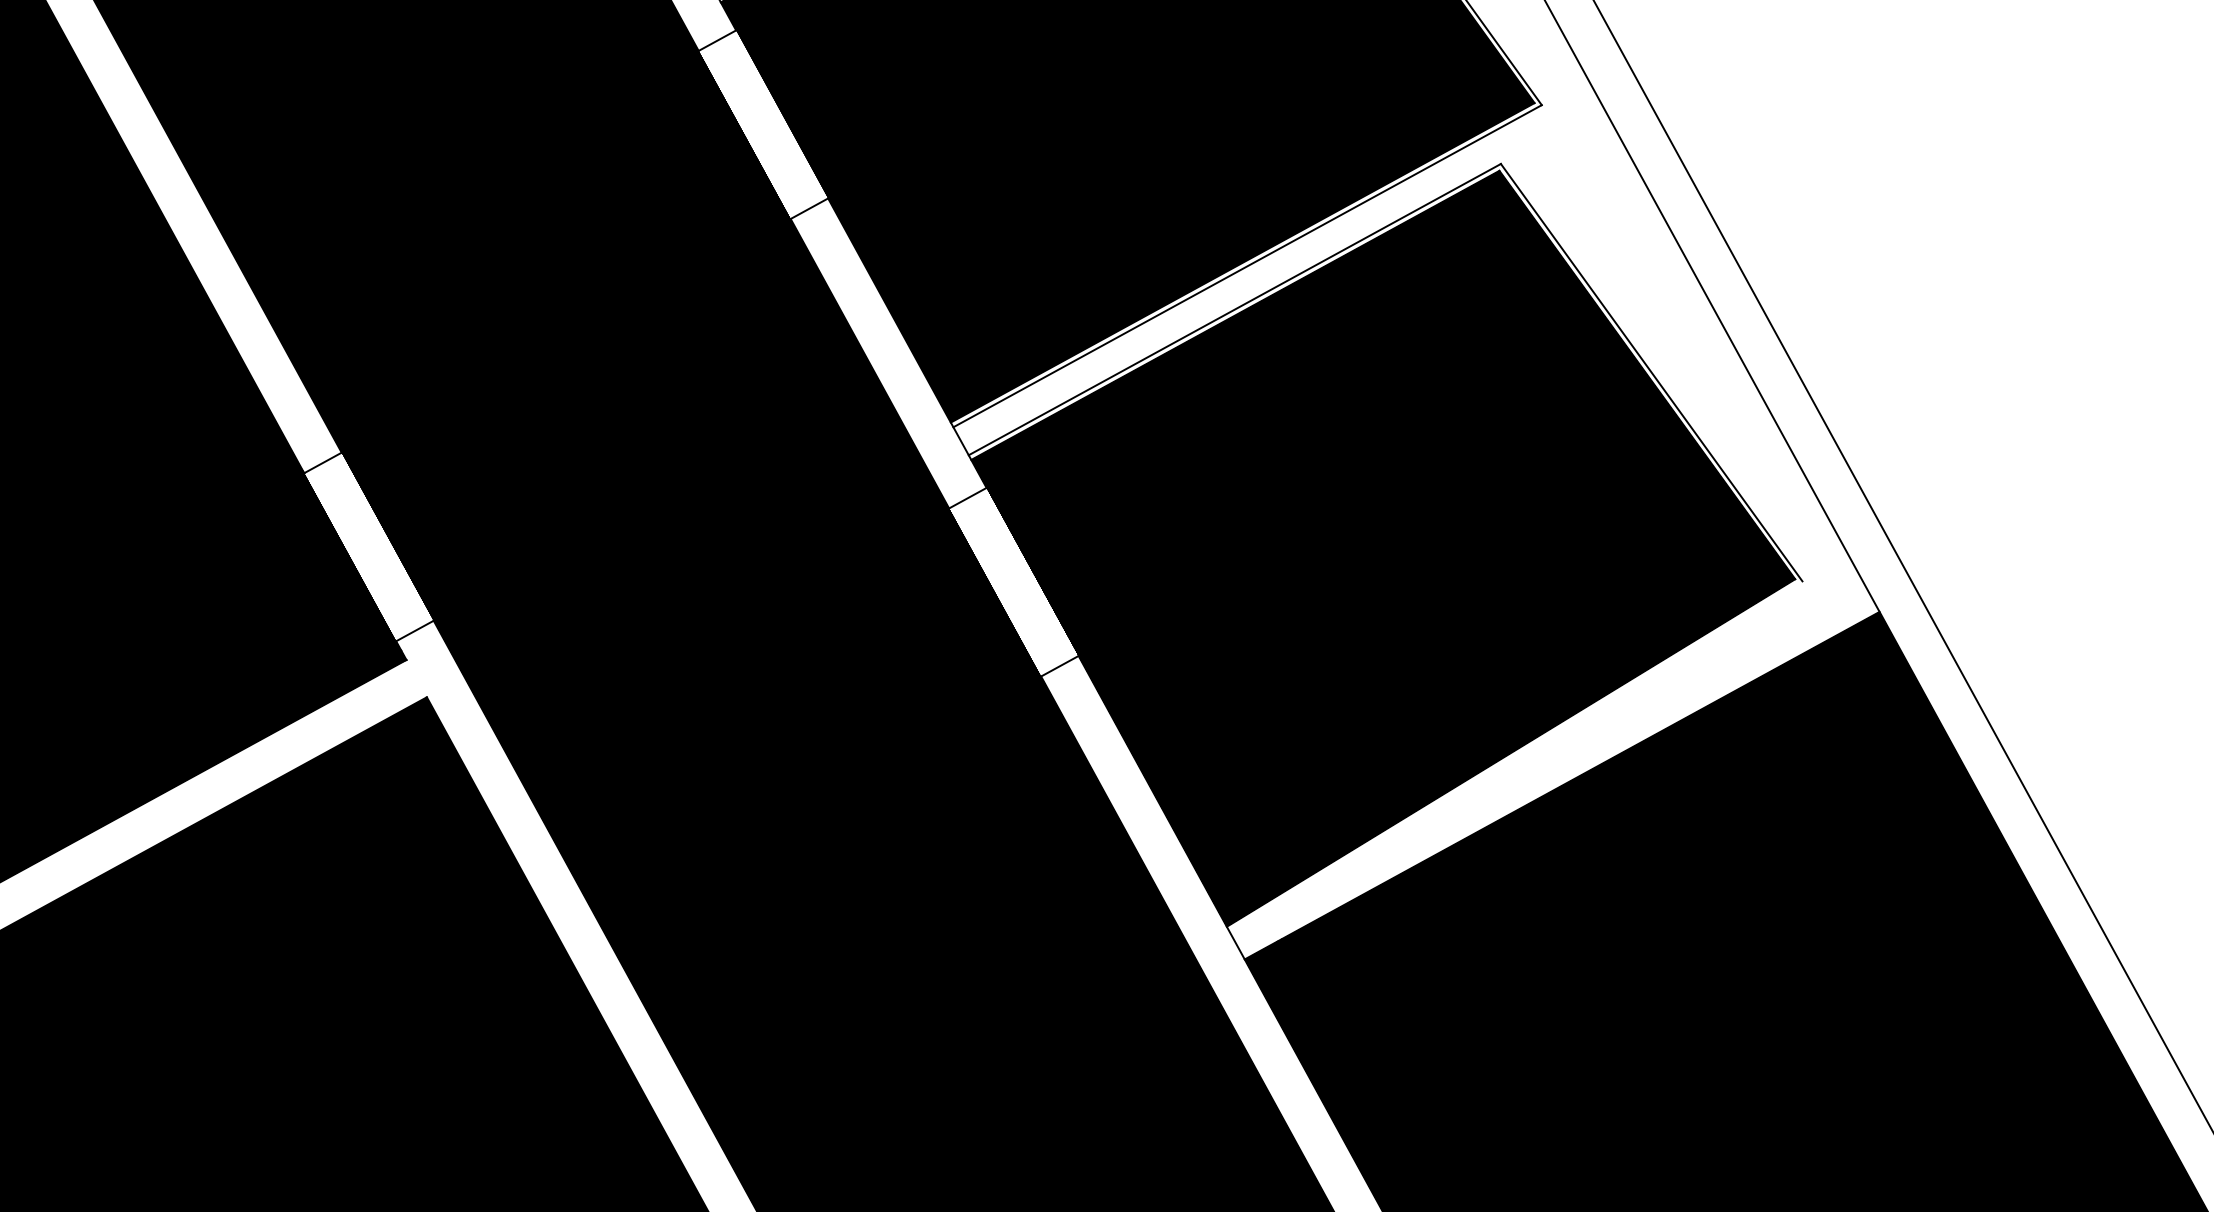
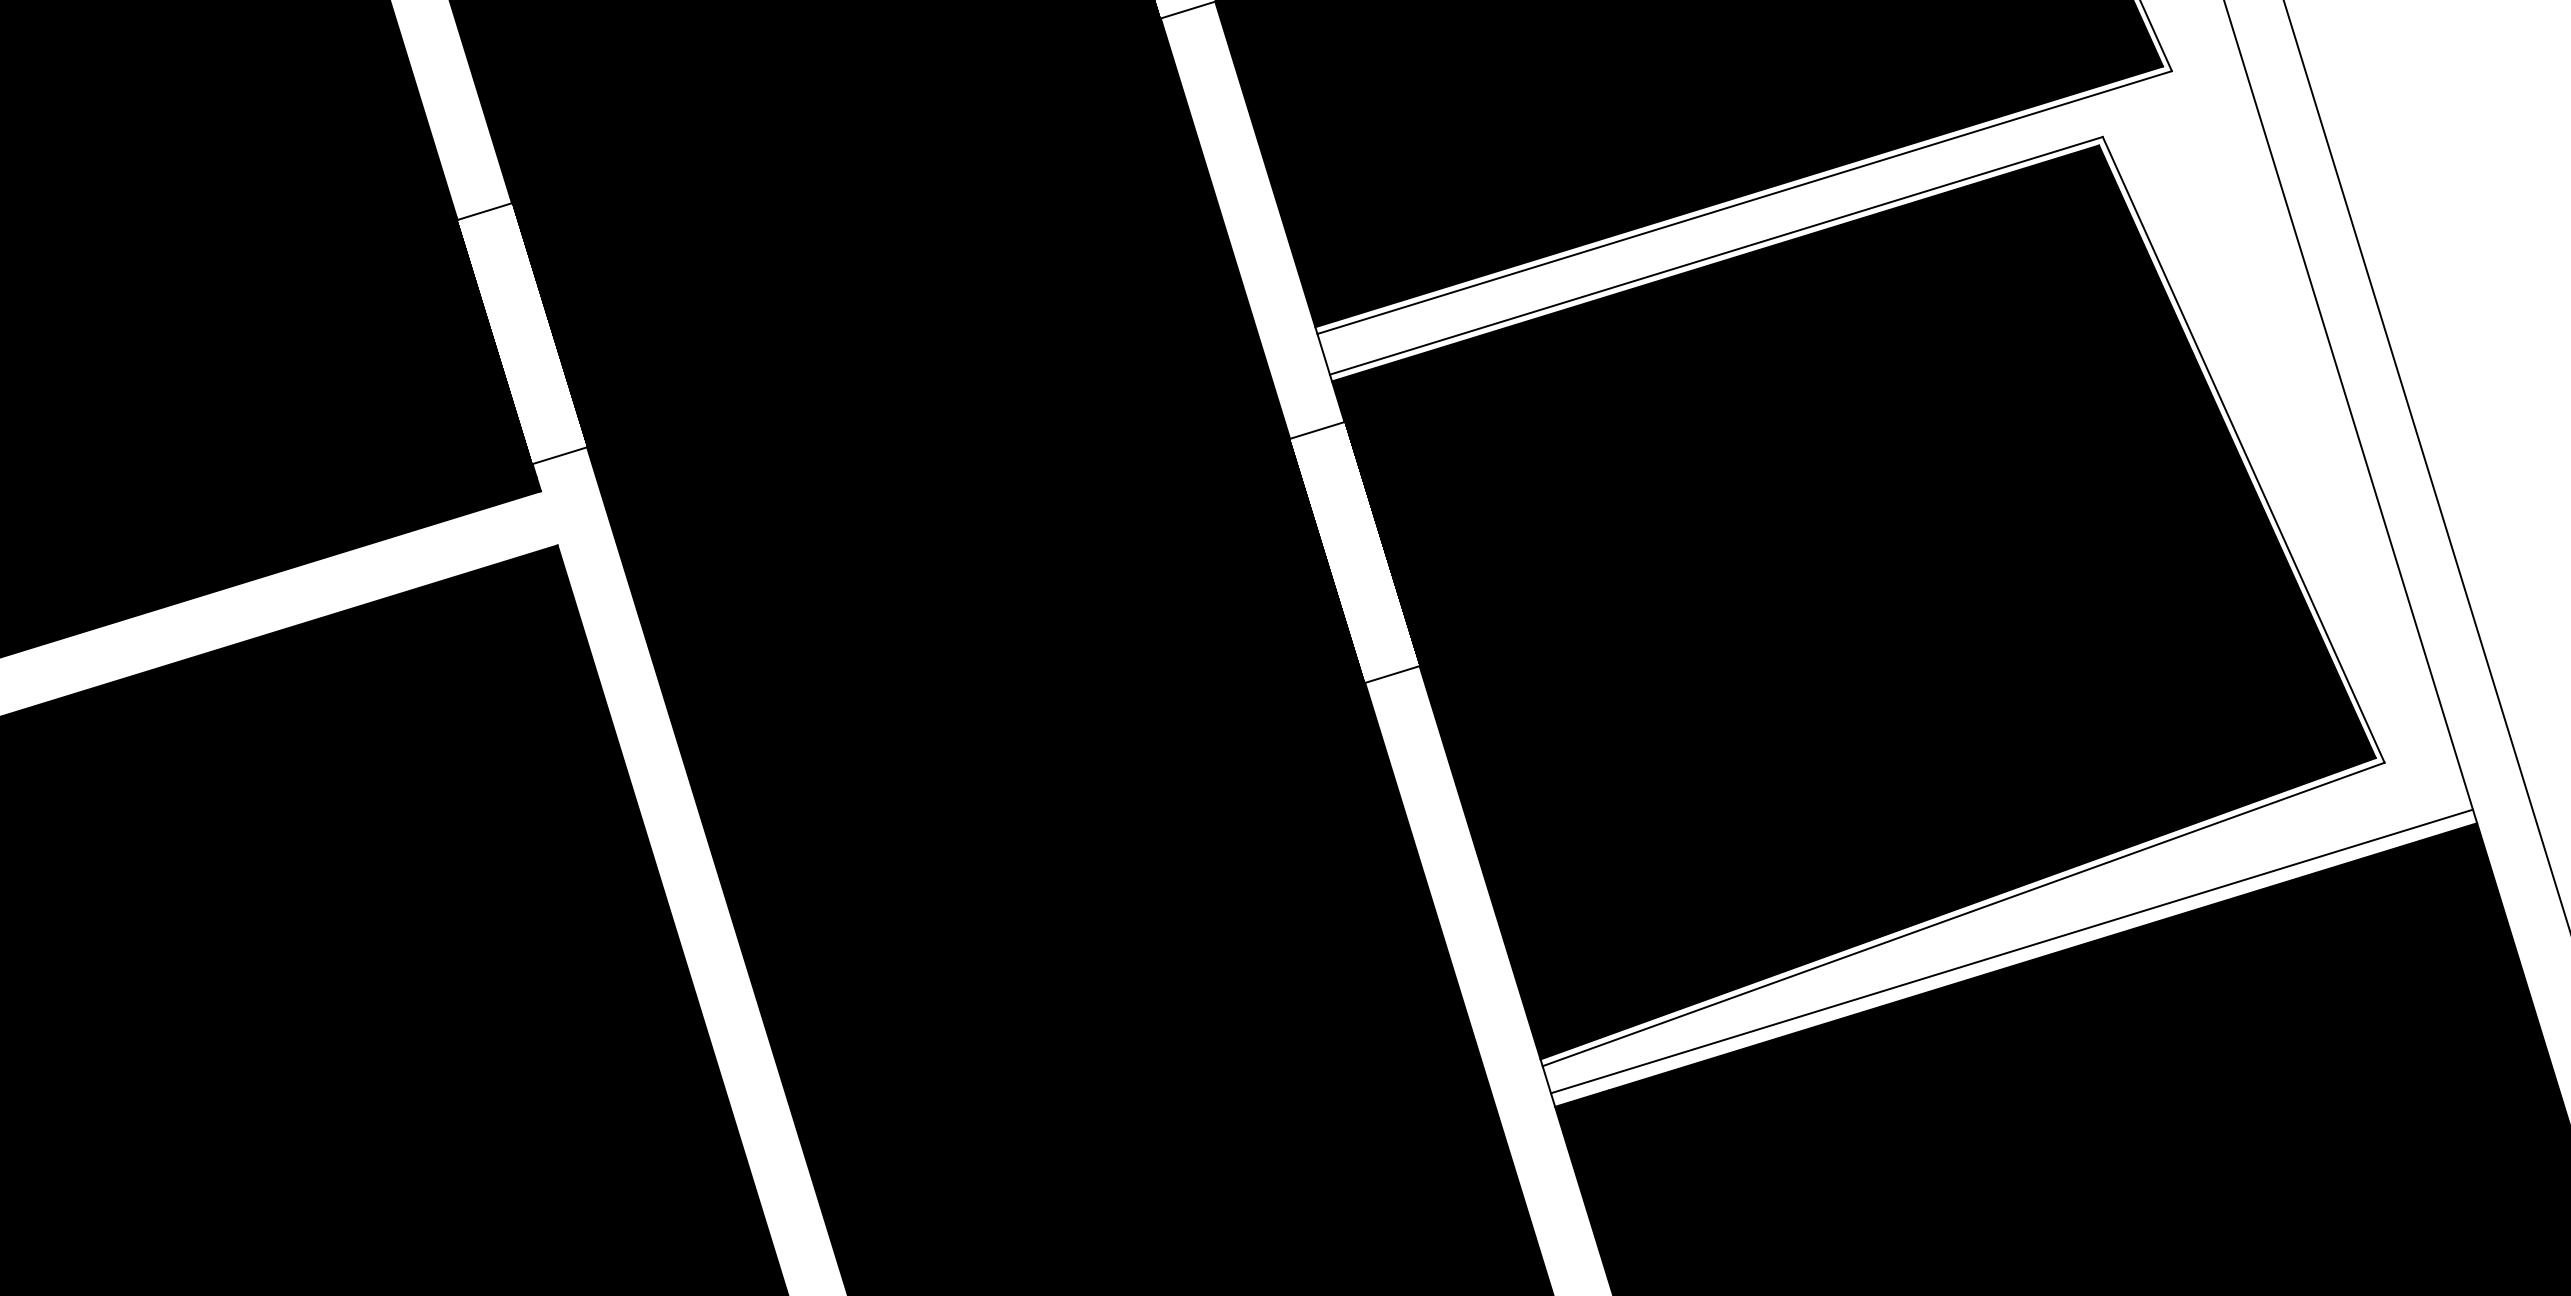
line: (1515, 756) -> (1963, 914), added
line: (1556, 776) -> (2011, 951), added

